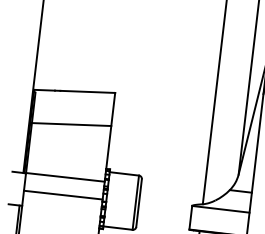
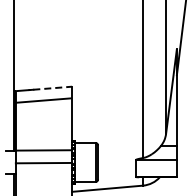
line: (88, 92) -> (53, 88), solid -> dashed
line: (70, 124) -> (42, 100), moved

